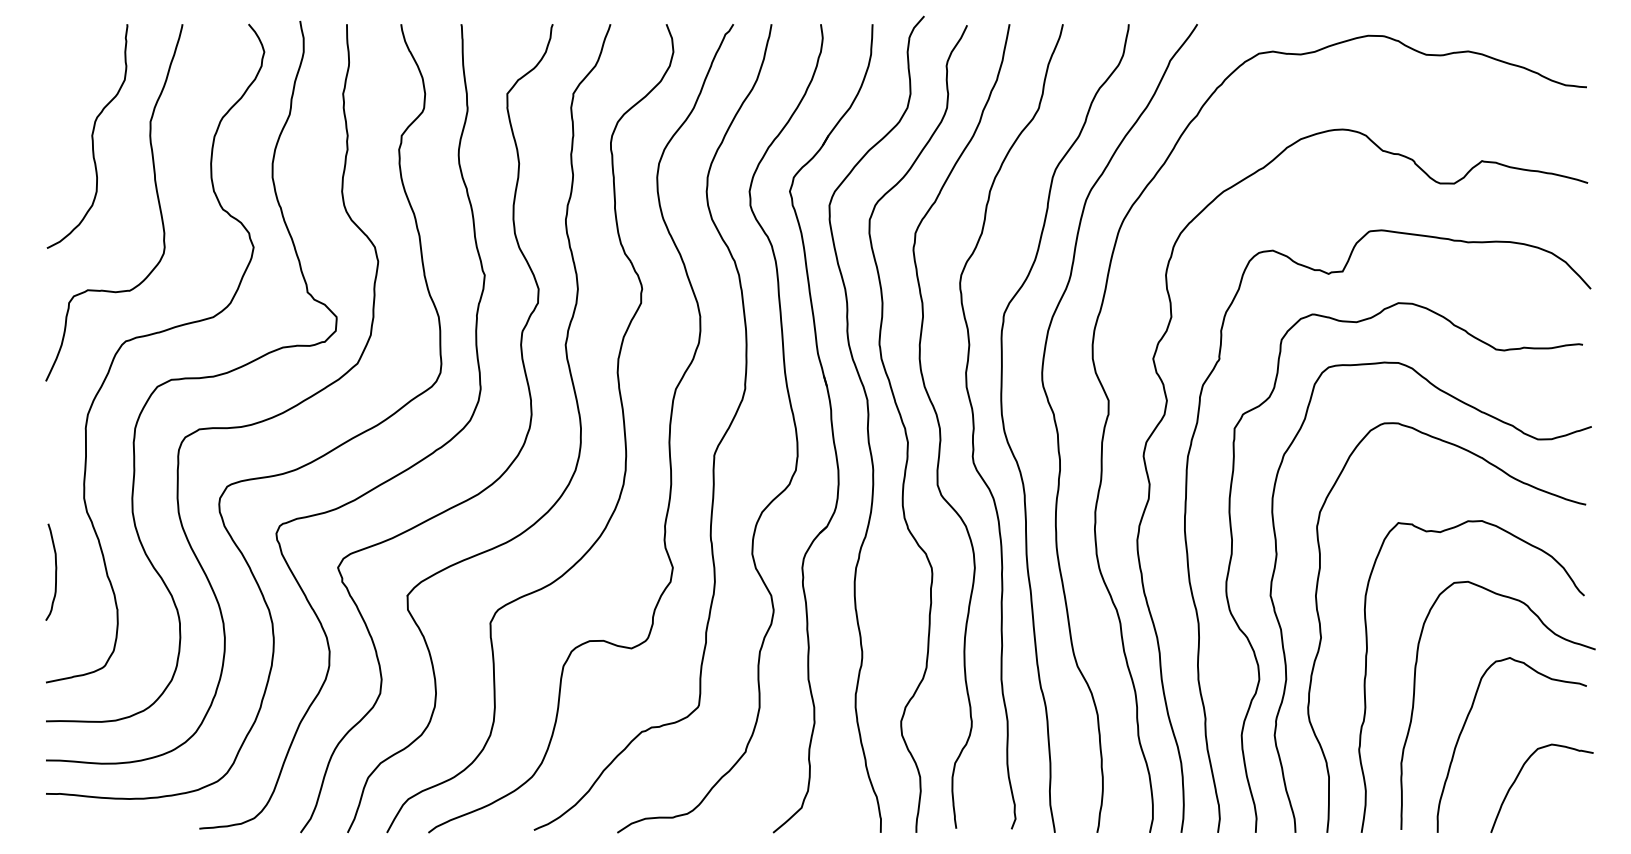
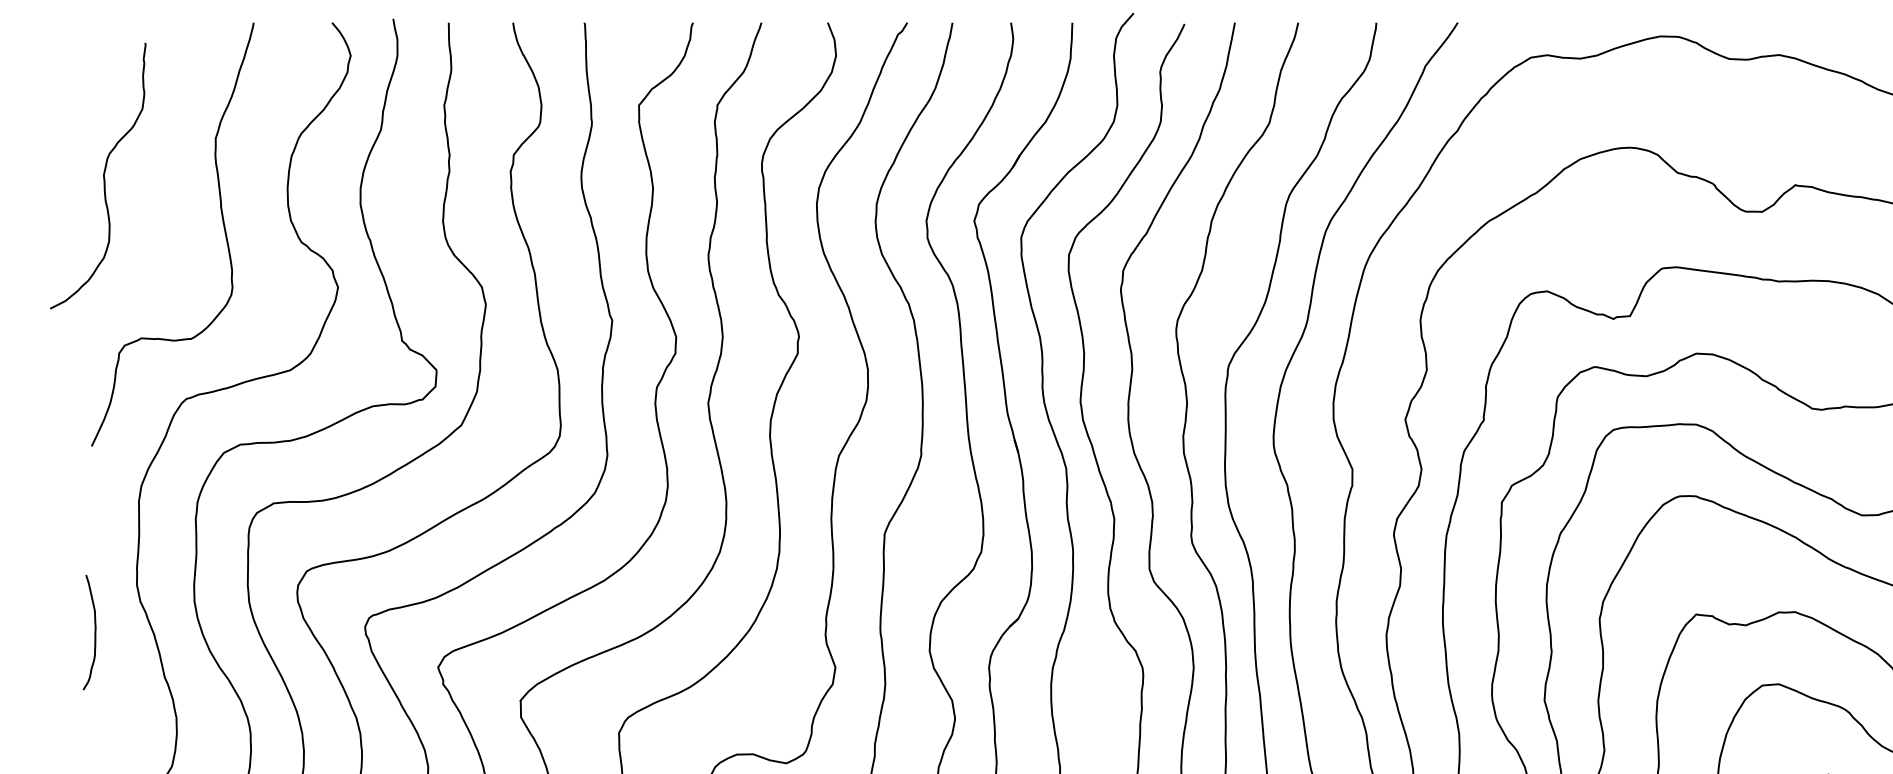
curve: (91, 136) -> (102, 176), moved
curve: (55, 571) -> (94, 631), moved

